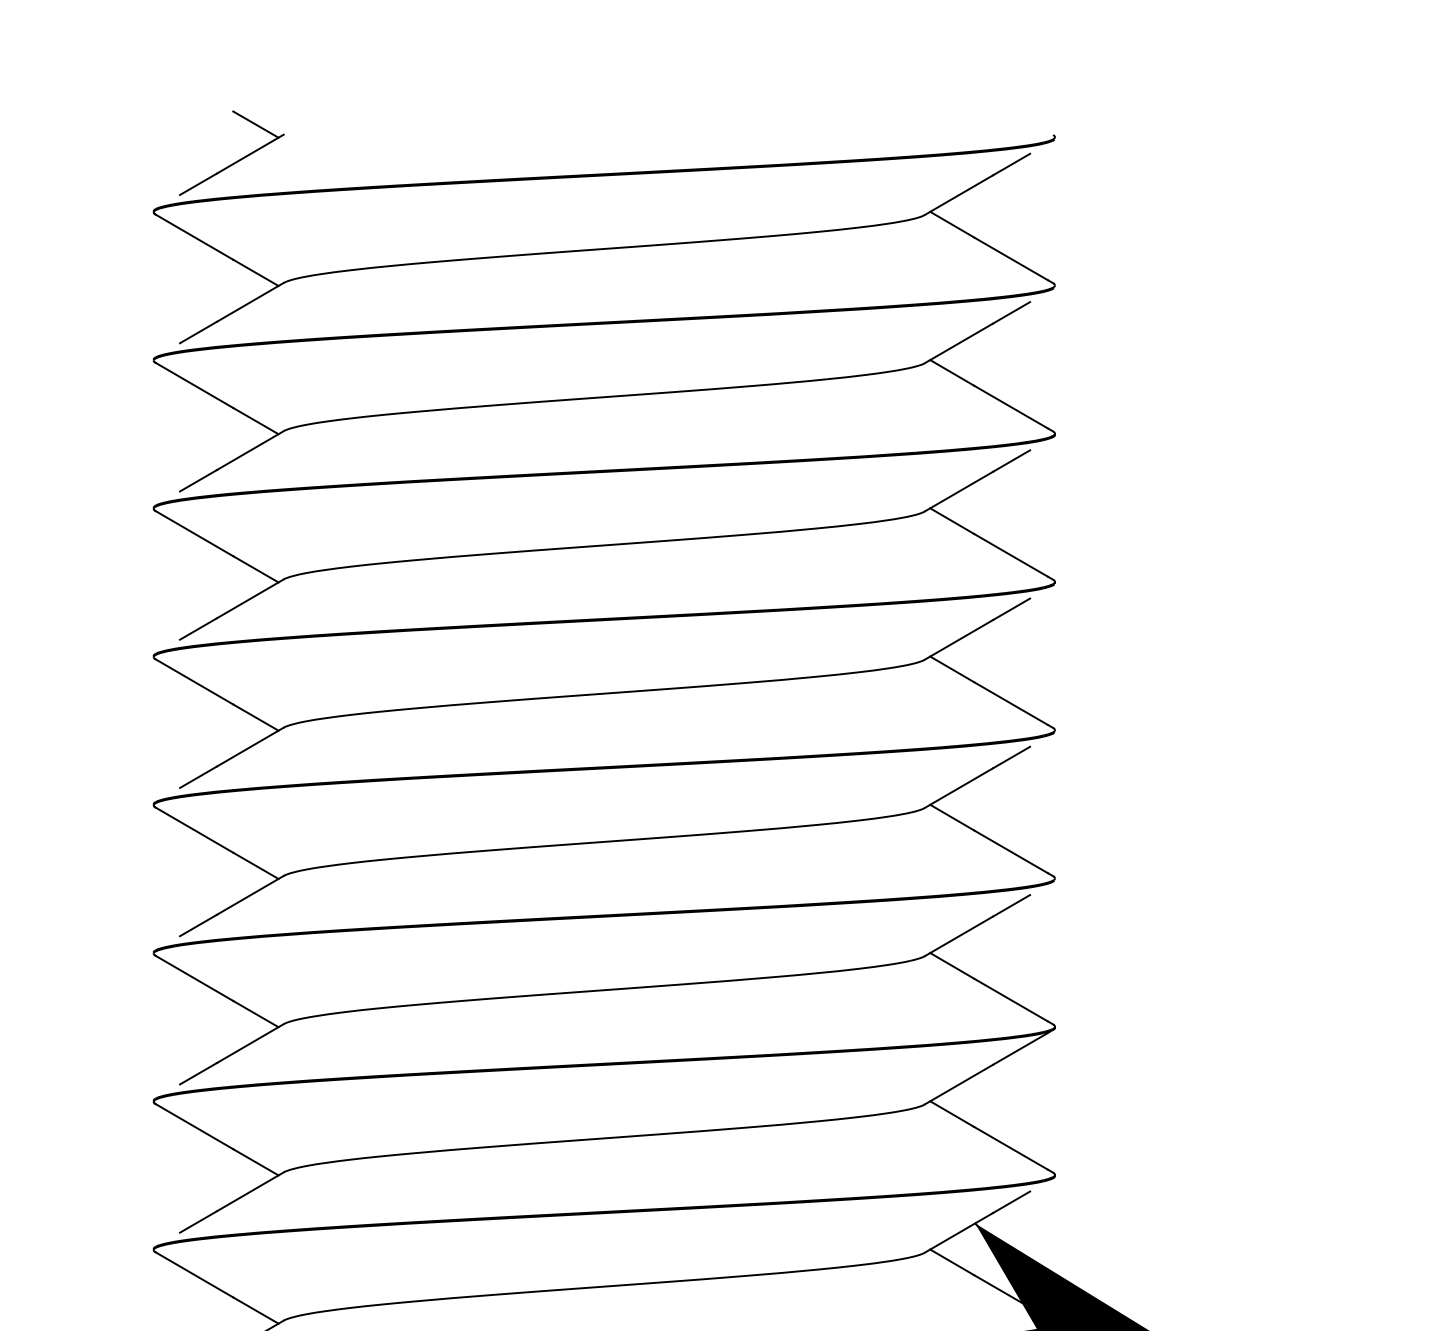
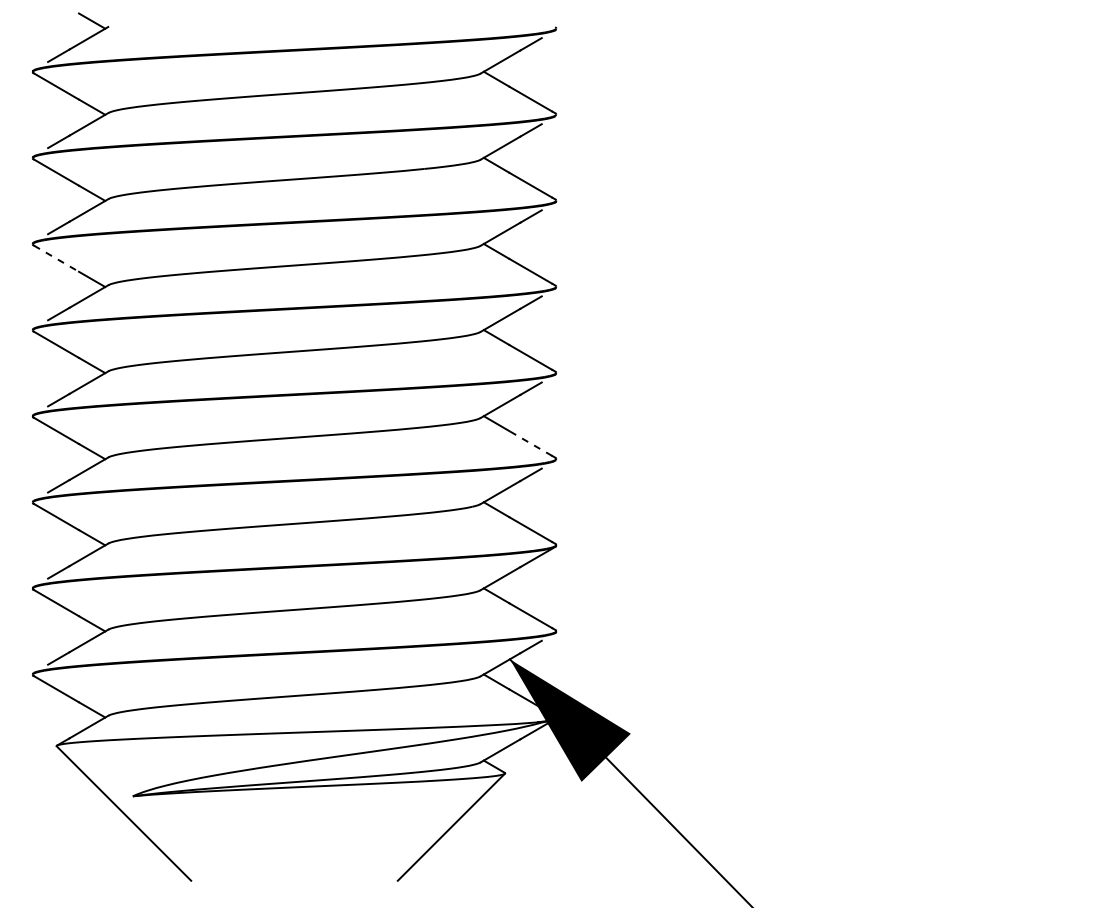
line: (194, 533) -> (56, 258), solid -> dashed
line: (1010, 851) -> (530, 443), solid -> dashed

